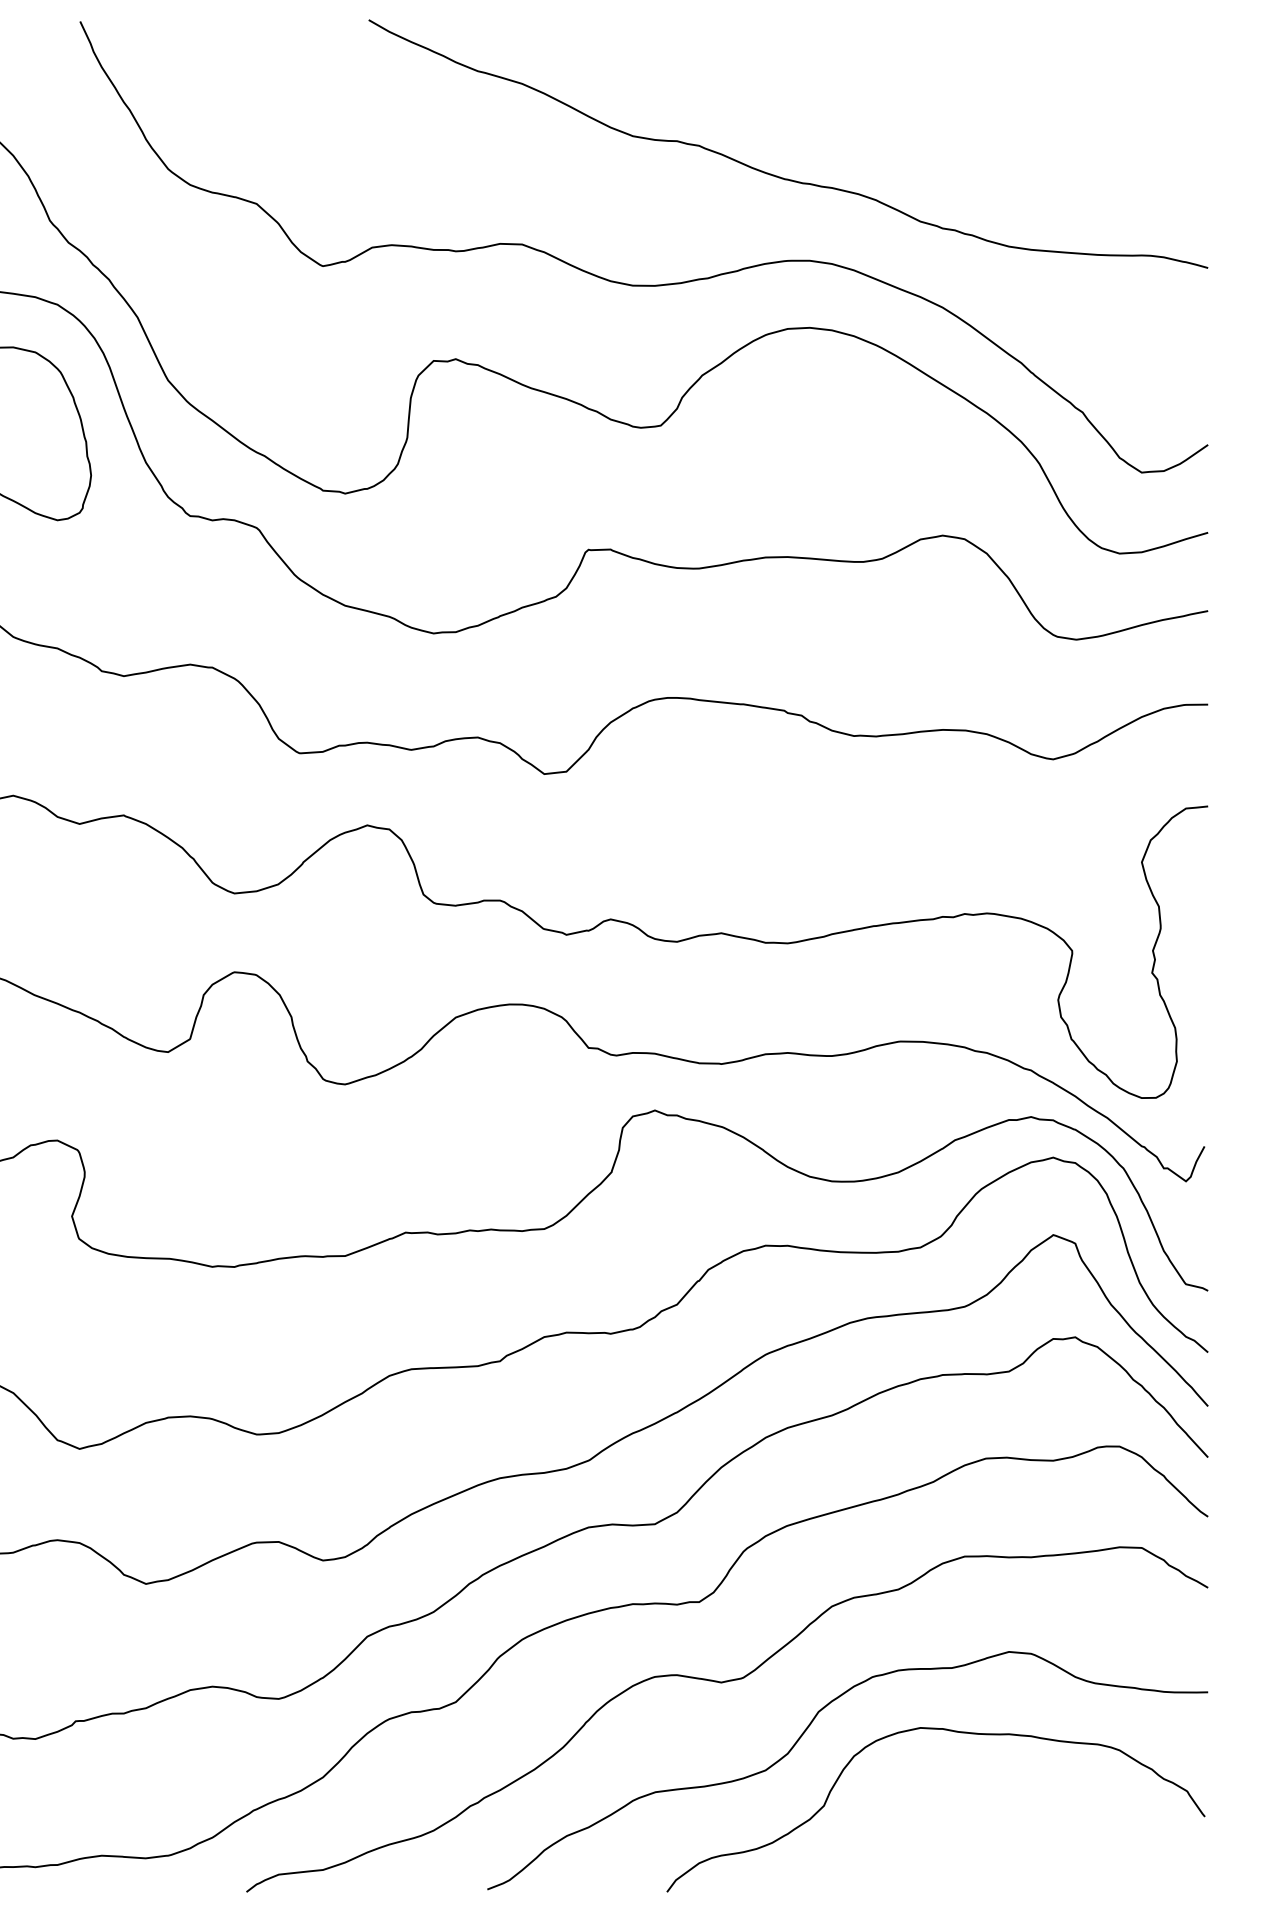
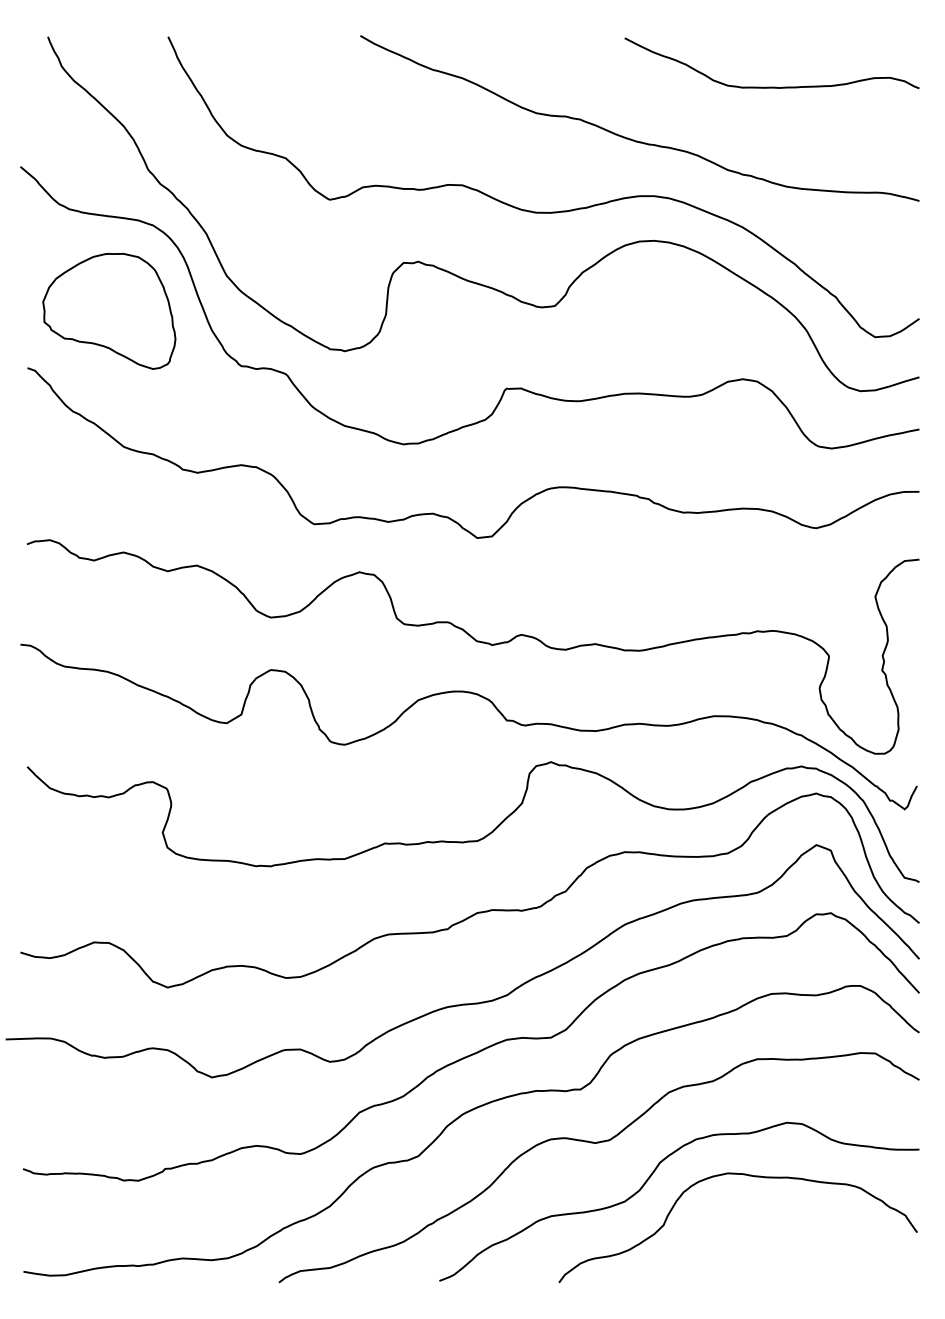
curve: (985, 96) -> (771, 86), added

